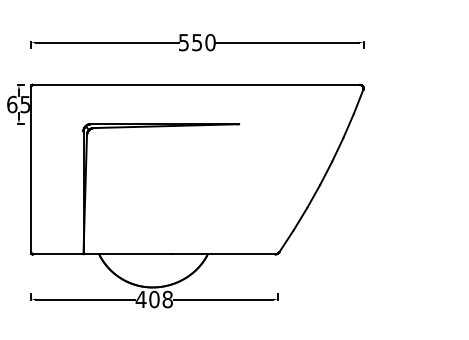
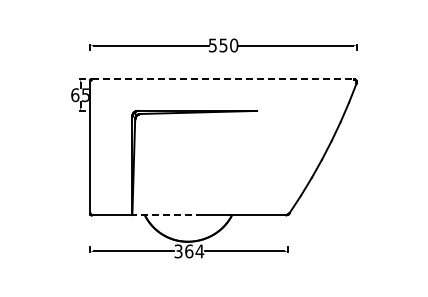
line: (197, 85) -> (223, 79), solid -> dashed
line: (127, 254) -> (167, 215), solid -> dashed
text: (154, 299) -> (189, 251), 408 -> 364

